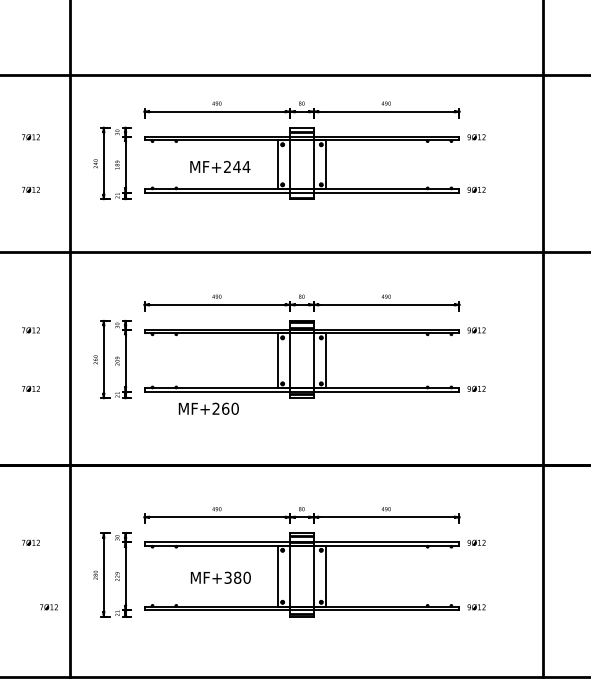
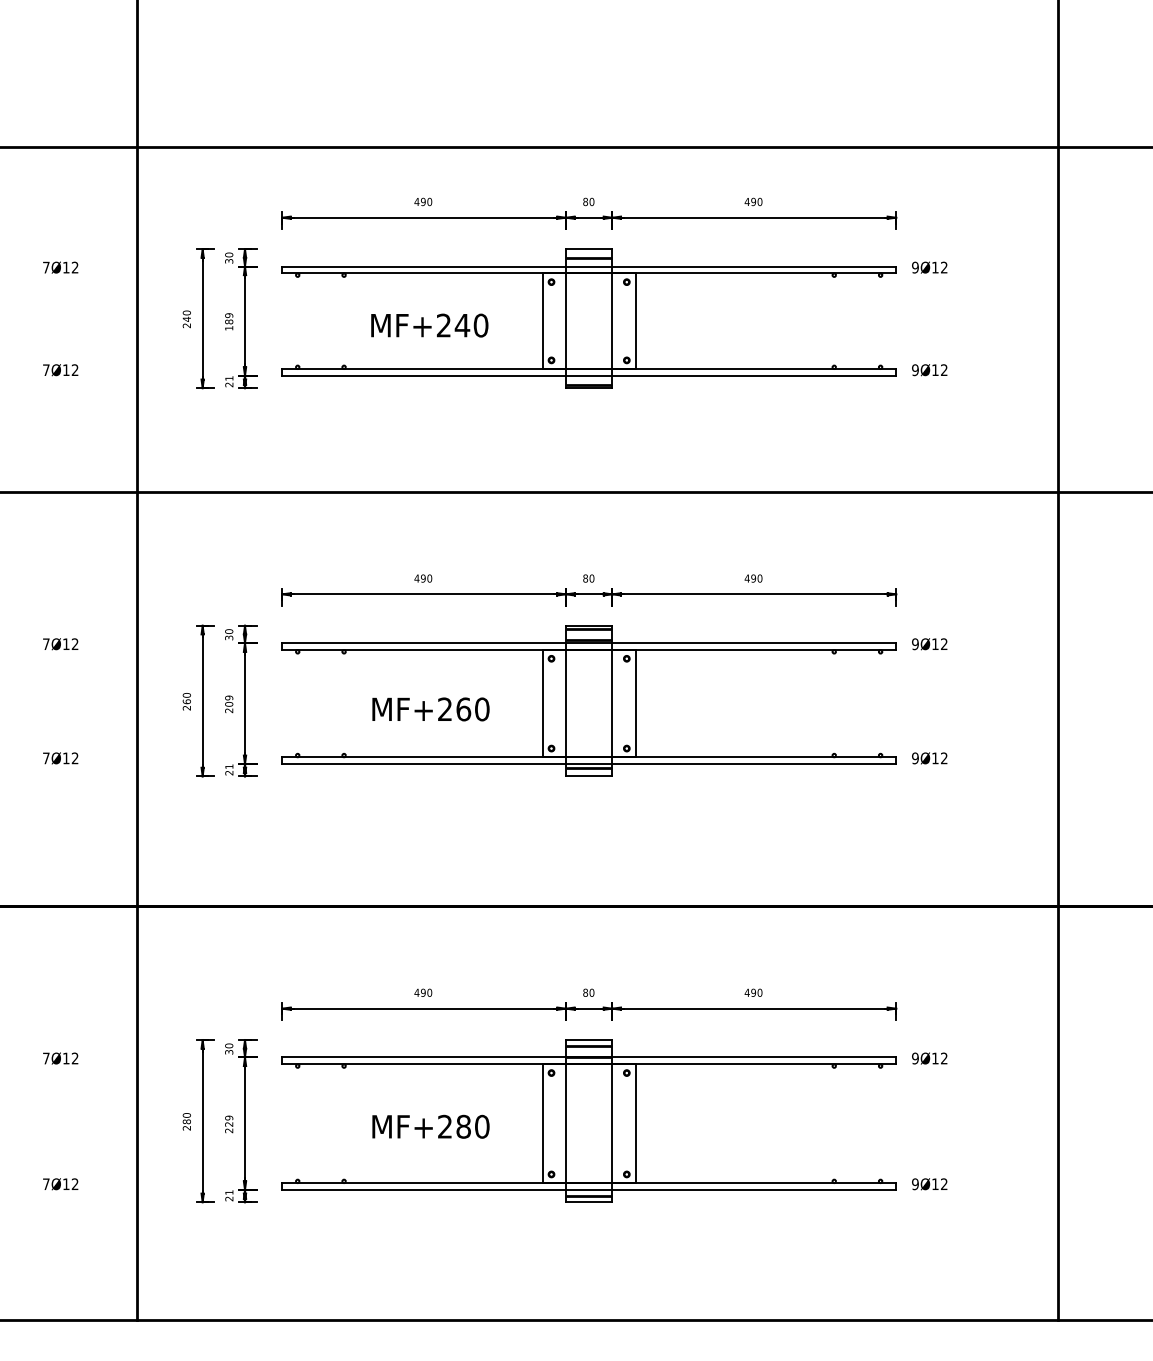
text: (246, 166) -> (480, 324), MF+244 -> MF+240
text: (208, 408) -> (430, 708), moved
text: (227, 577) -> (443, 1126), MF+380 -> MF+280
text: (48, 607) -> (59, 1184), moved

